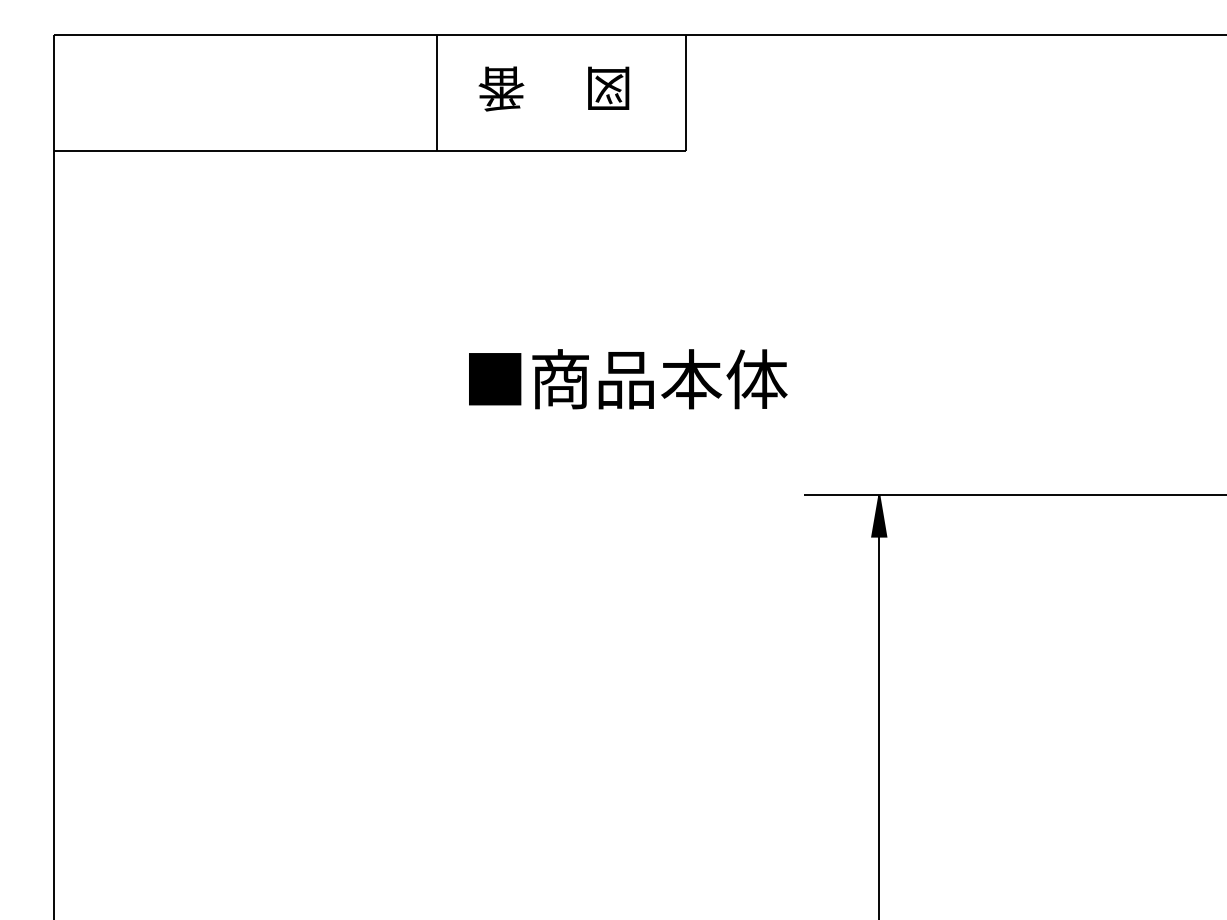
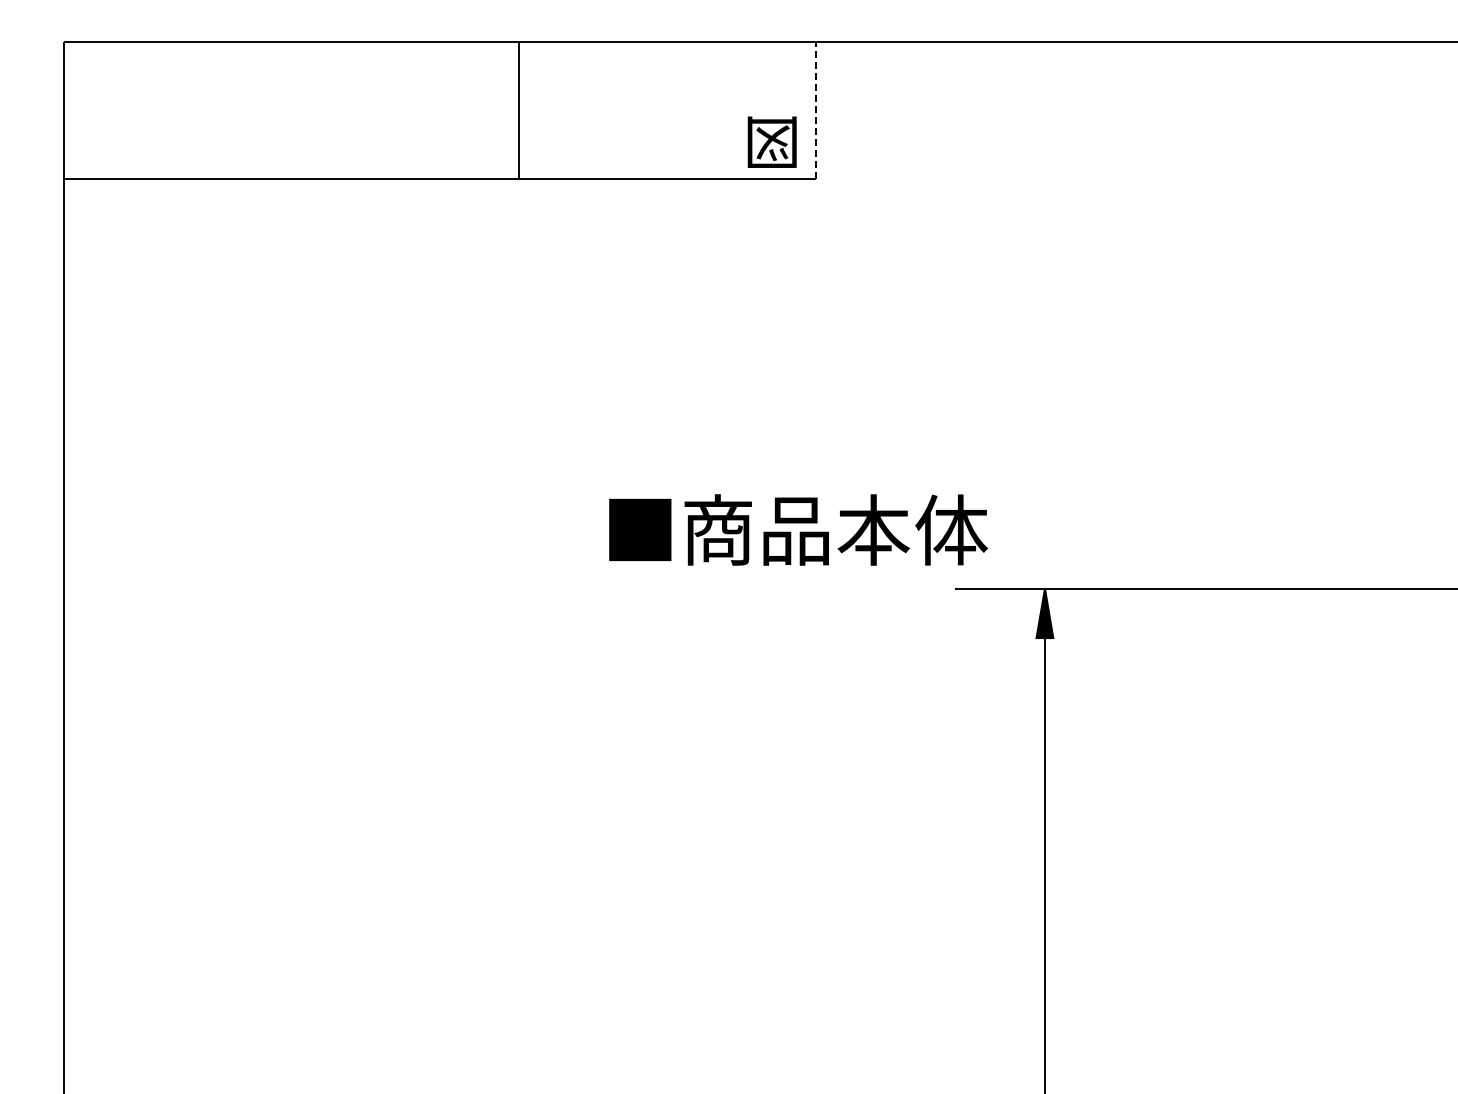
part: (608, 87) -> (771, 141), moved
part: (501, 88) -> (595, 105), removed
line: (686, 92) -> (815, 110), solid -> dashed
text: (628, 378) -> (798, 529), moved

